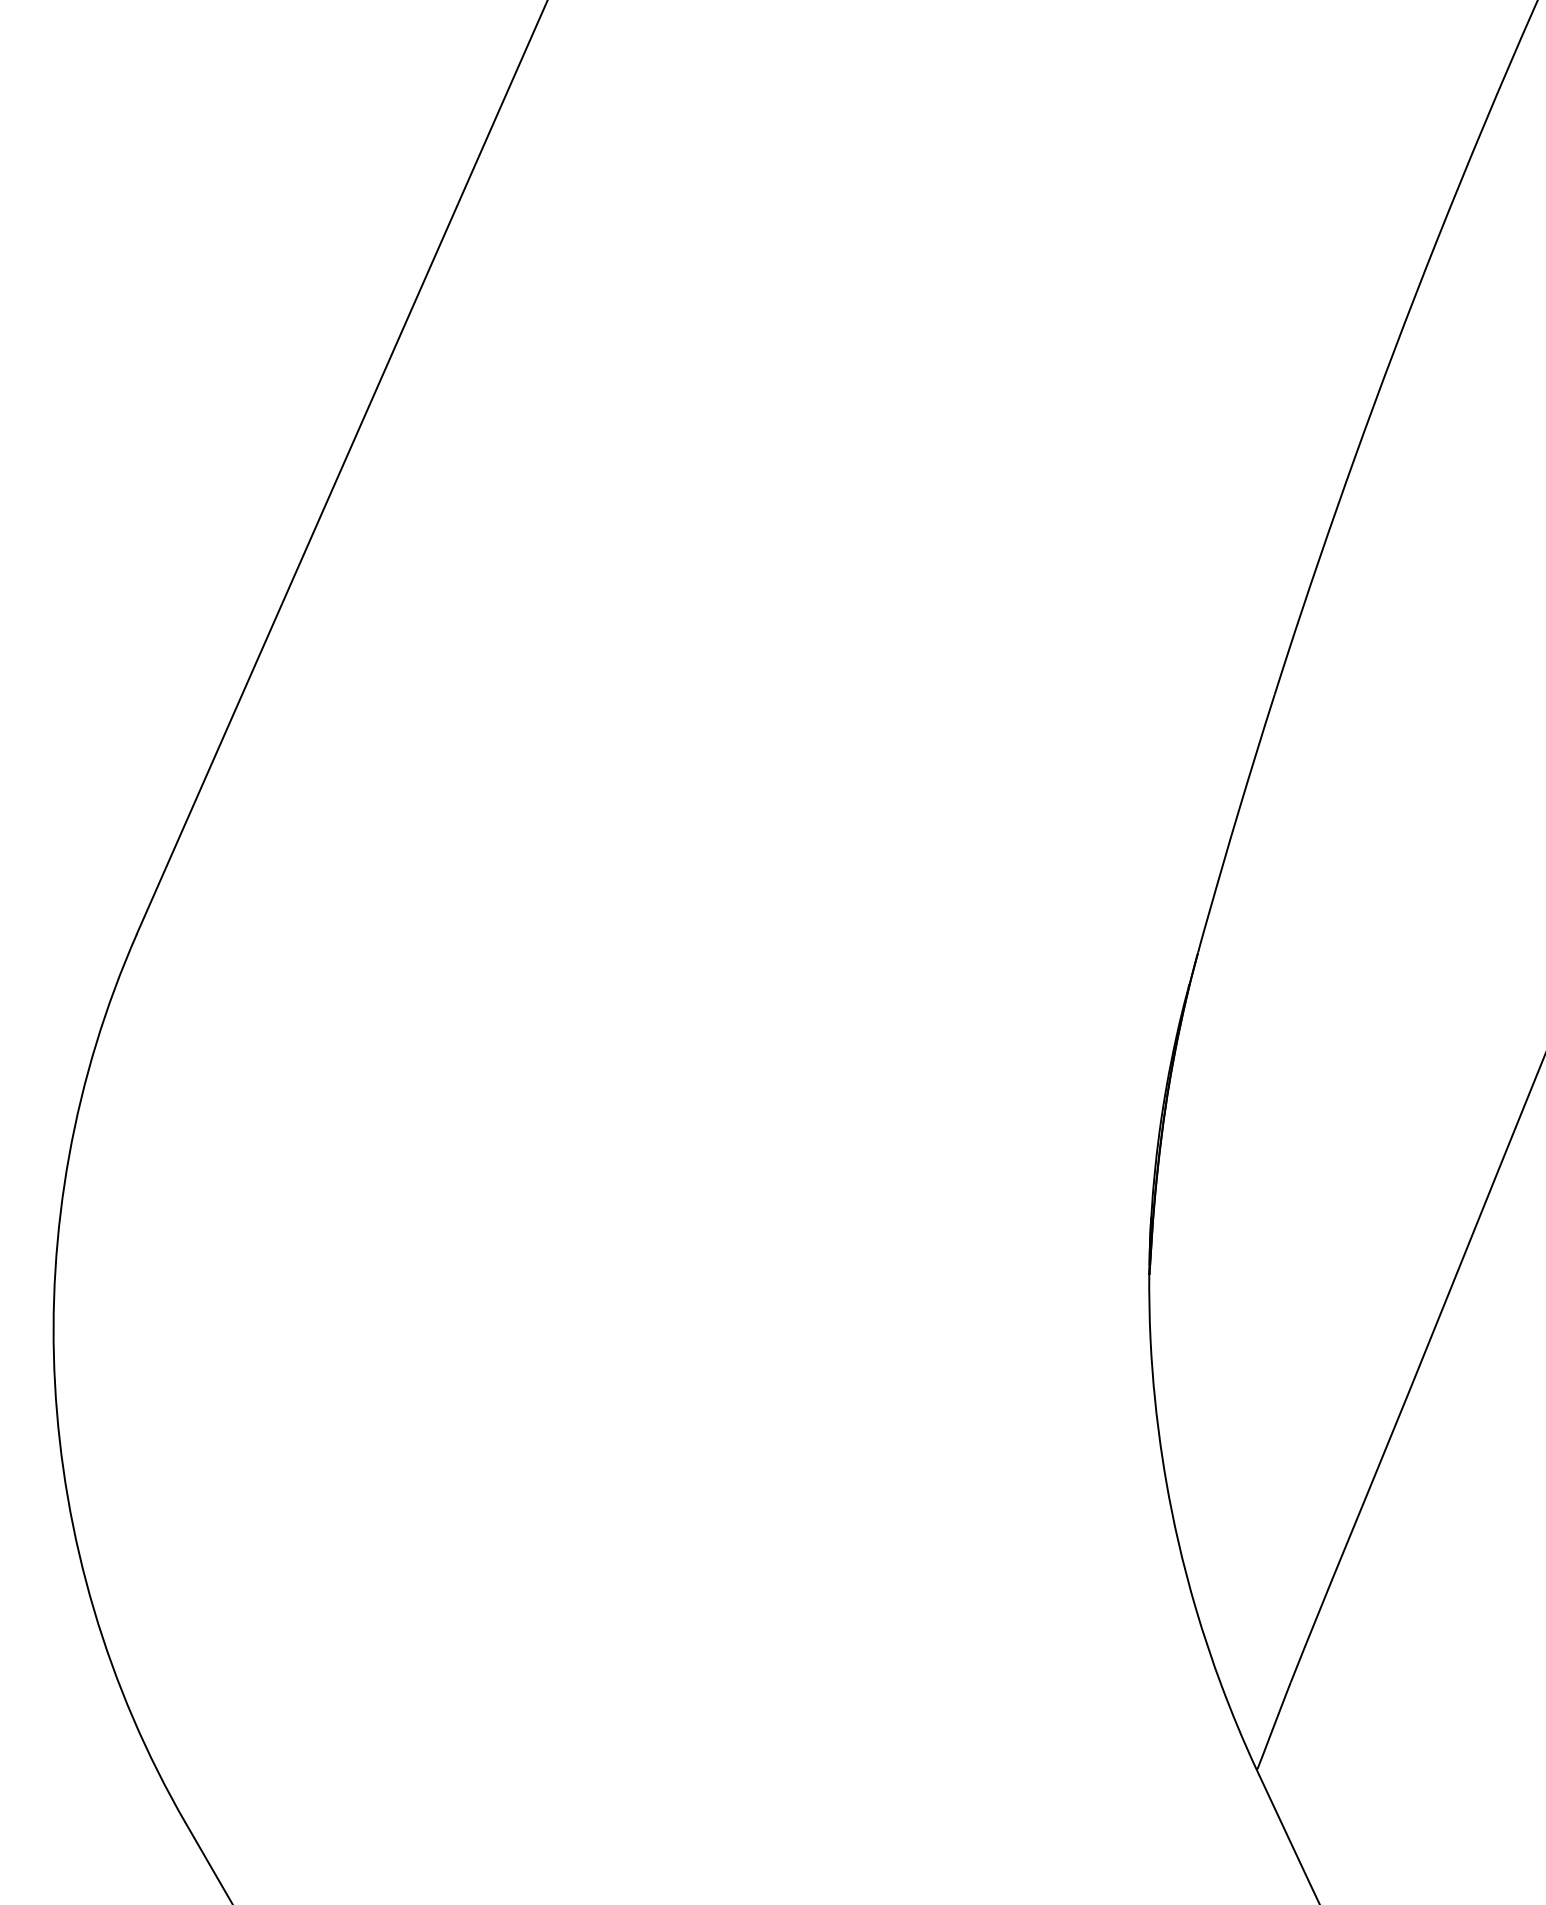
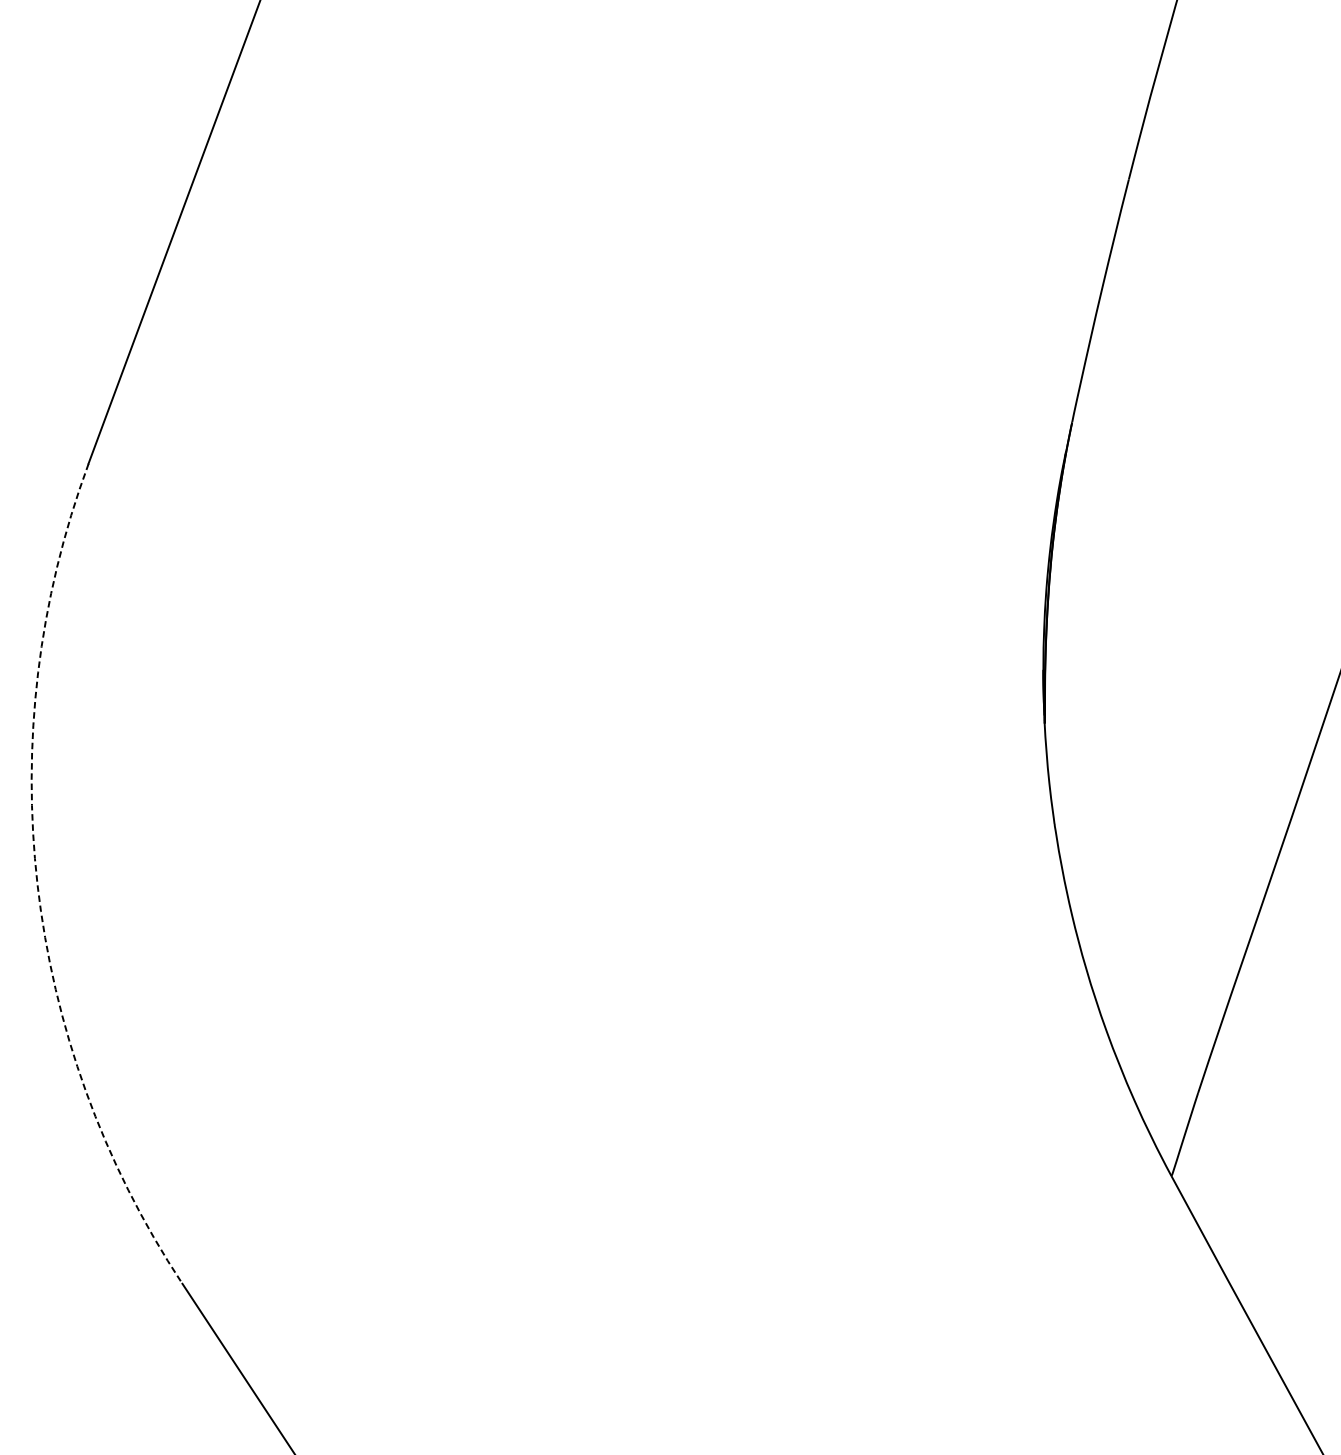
arc: (55, 1384) -> (38, 885), solid -> dashed

